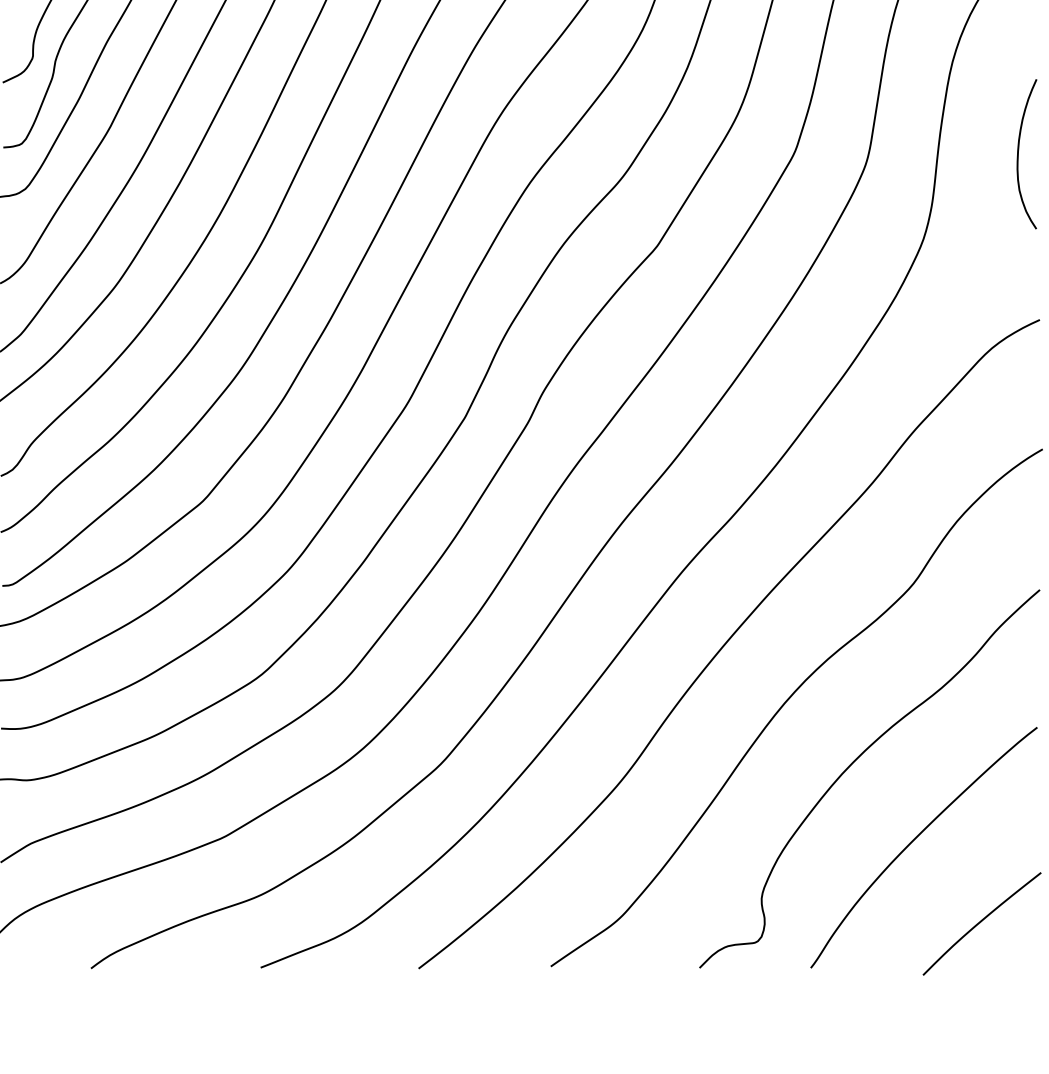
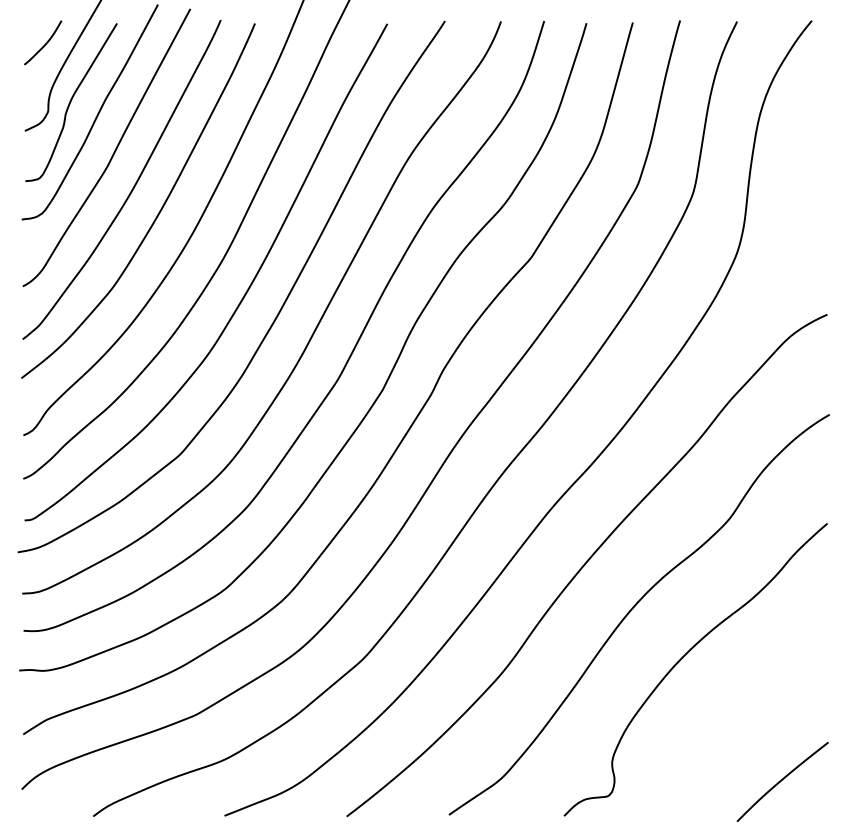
curve: (1019, 154) -> (811, 186), removed
curve: (915, 839) -> (731, 716), removed

